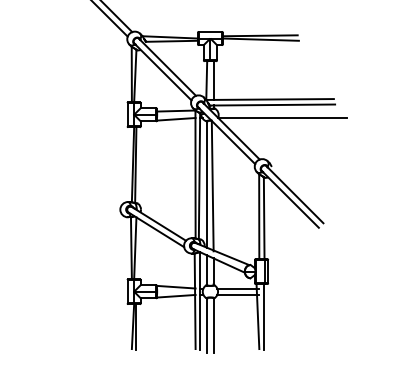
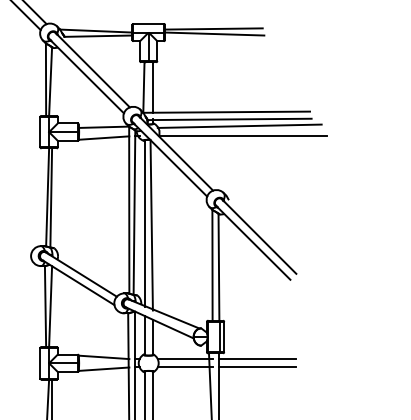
line: (279, 109) -> (238, 125), added
line: (293, 288) -> (257, 359), added
line: (293, 294) -> (257, 366), added

